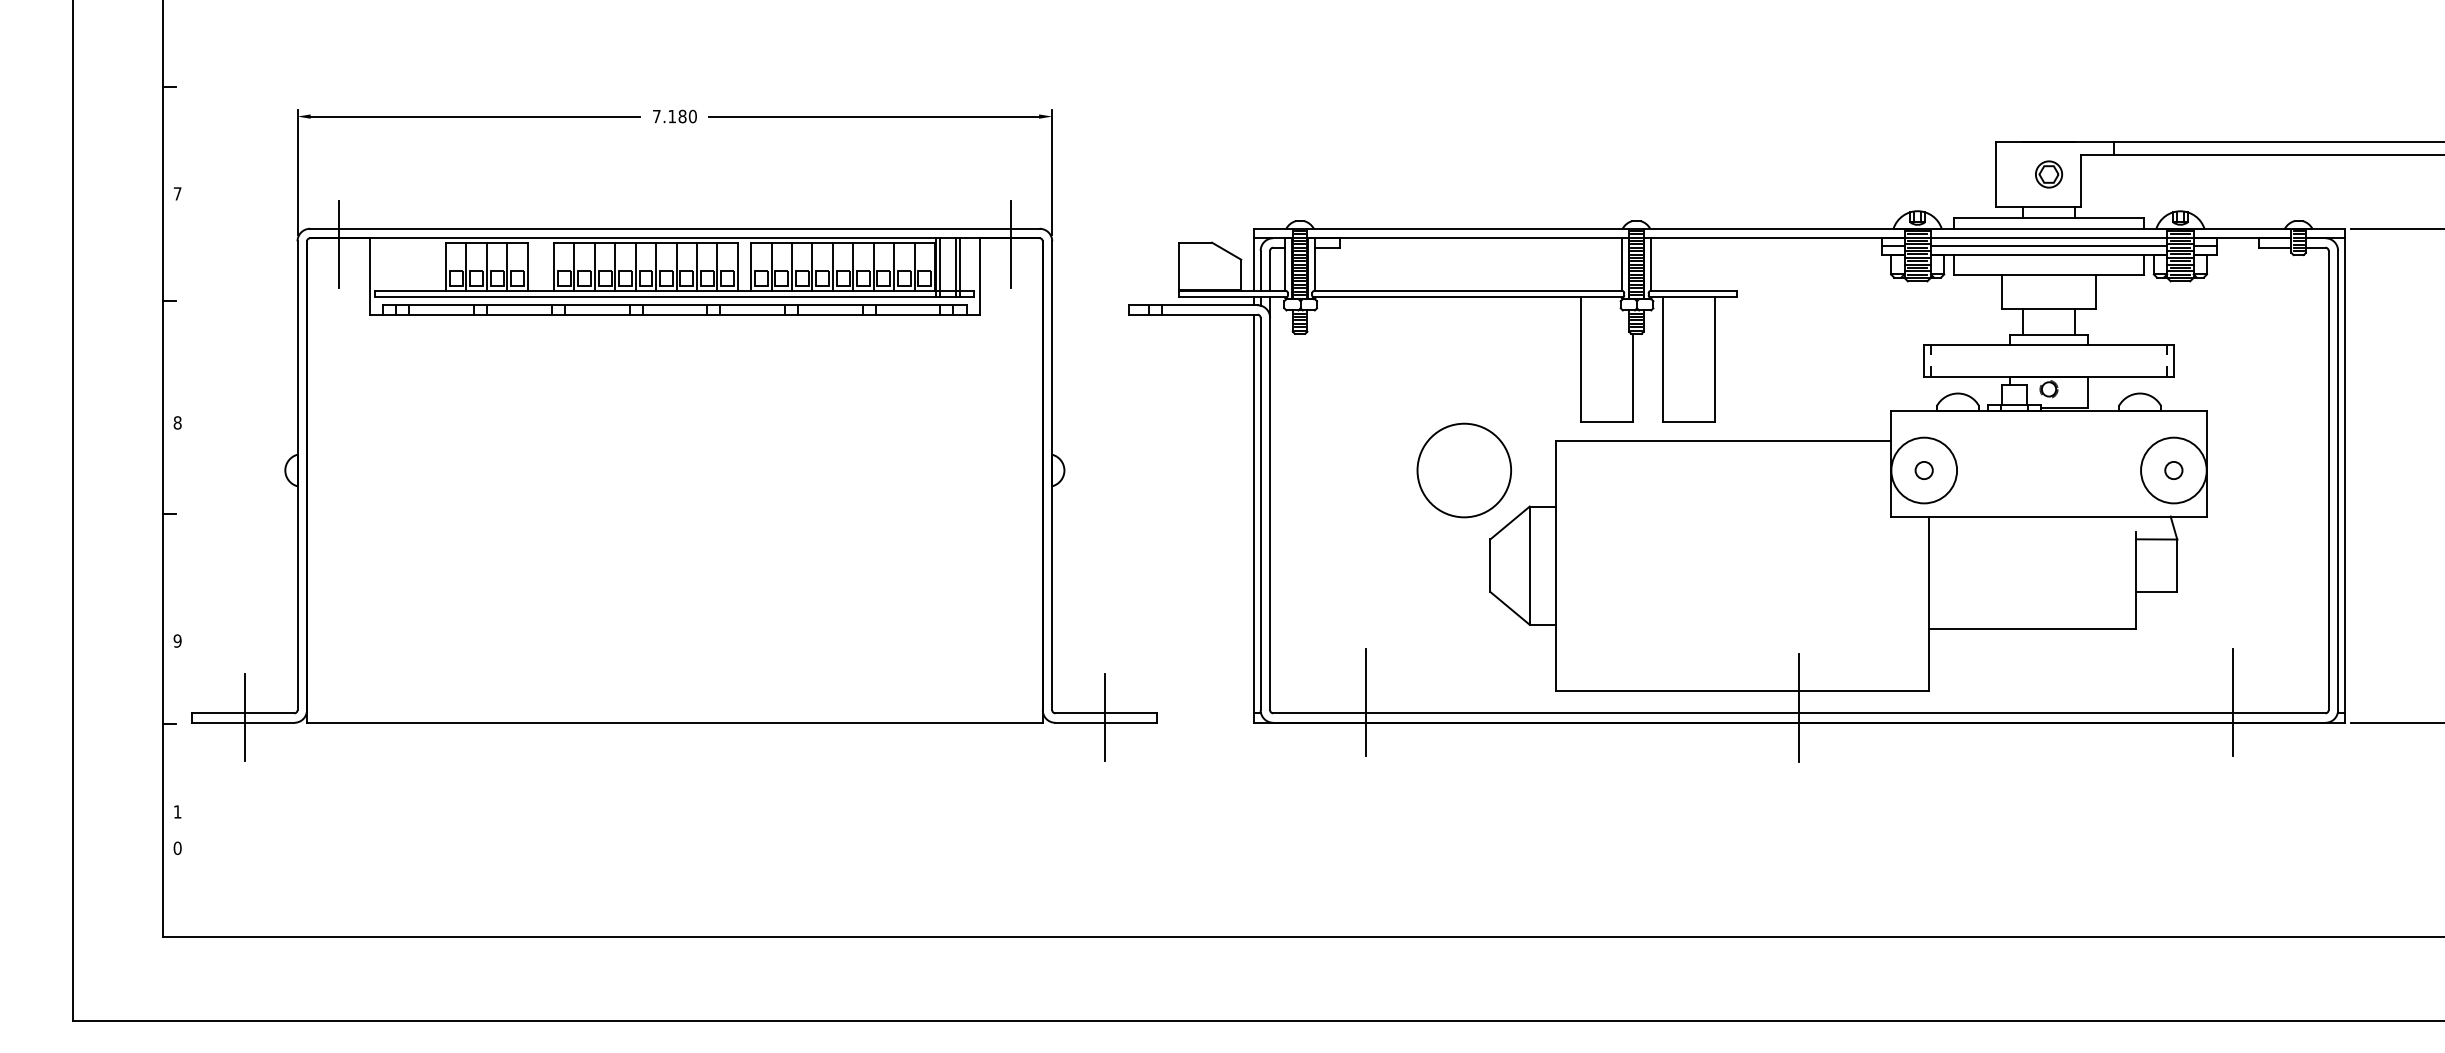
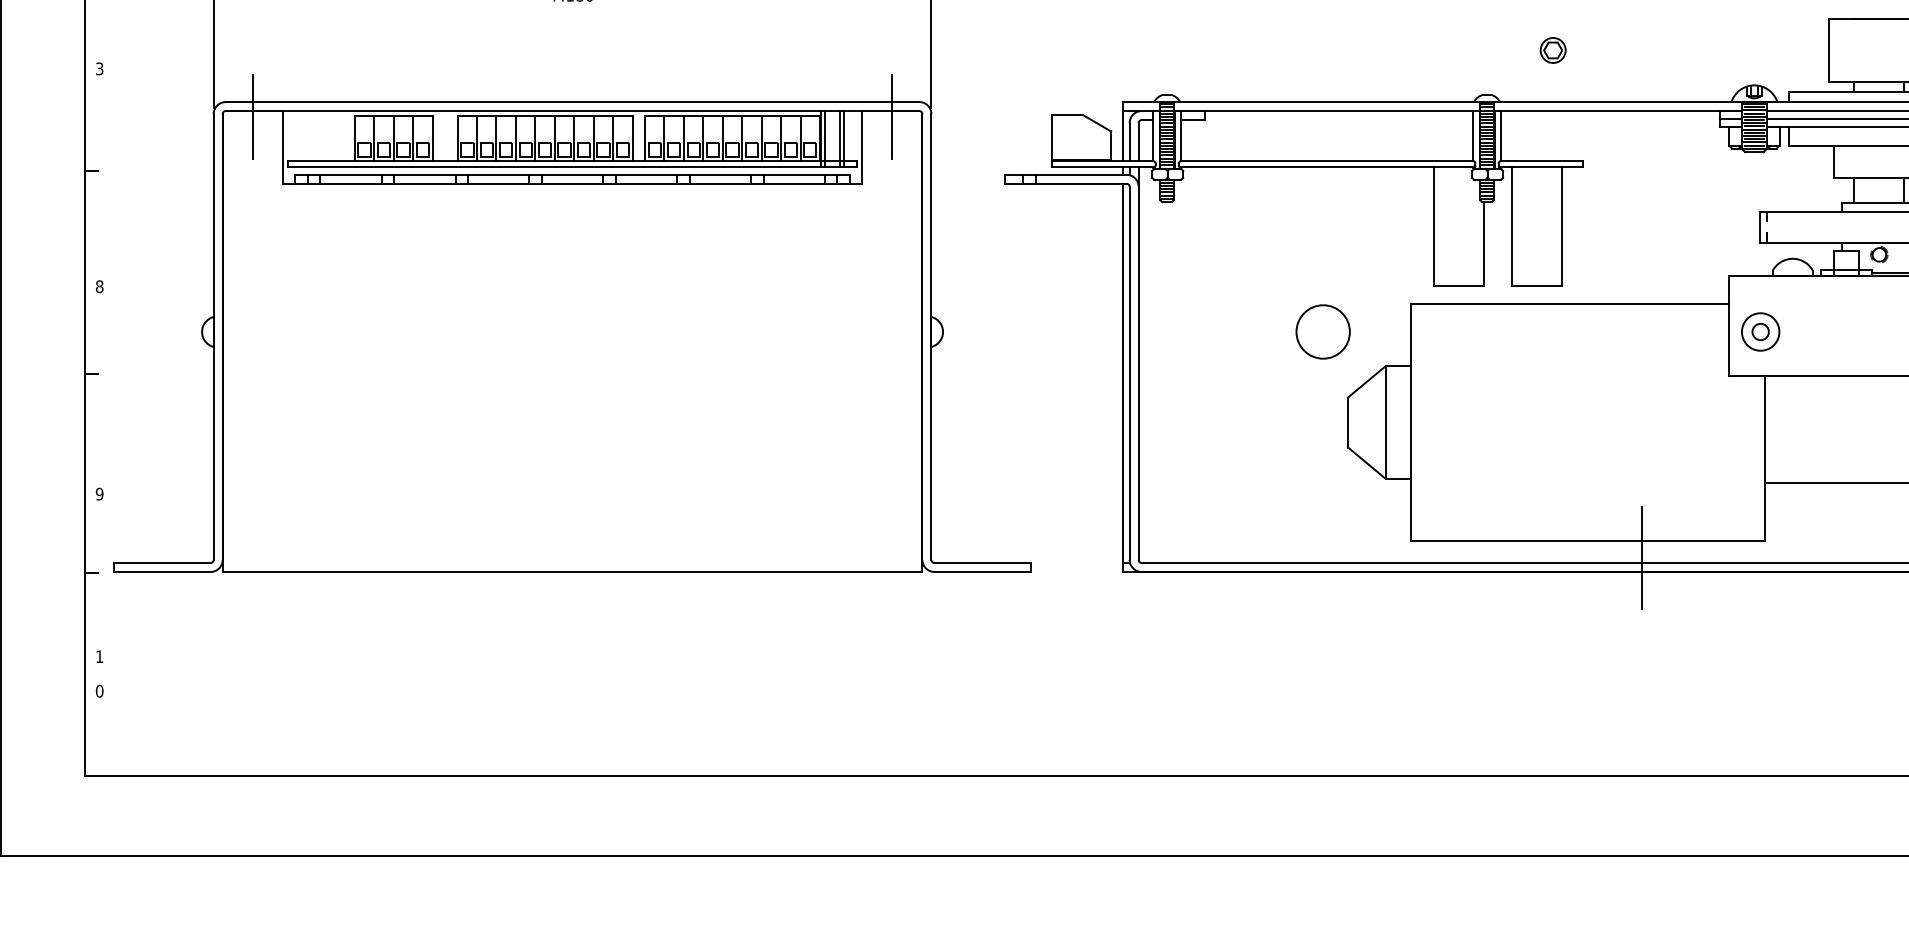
part: (2049, 174) -> (1553, 50), moved
text: (177, 193) -> (99, 68), 7 -> 3
circle: (1463, 470) -> (1322, 331), size x0.6
circle: (1924, 470) -> (1760, 331), size x0.6
line: (1365, 702) -> (1229, 552), removed
line: (244, 717) -> (163, 566), removed
line: (1104, 717) -> (981, 566), removed

